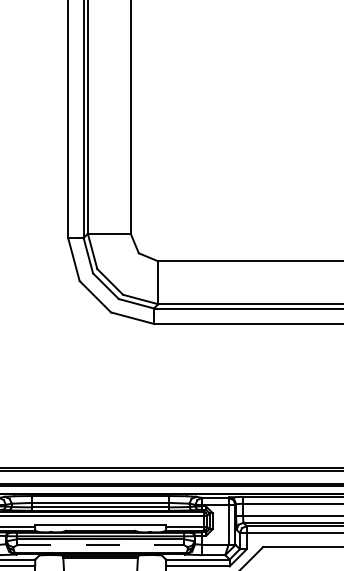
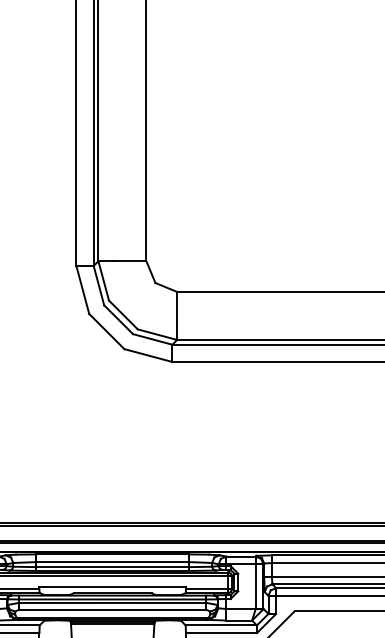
line: (100, 545) -> (112, 609), dashed -> solid

